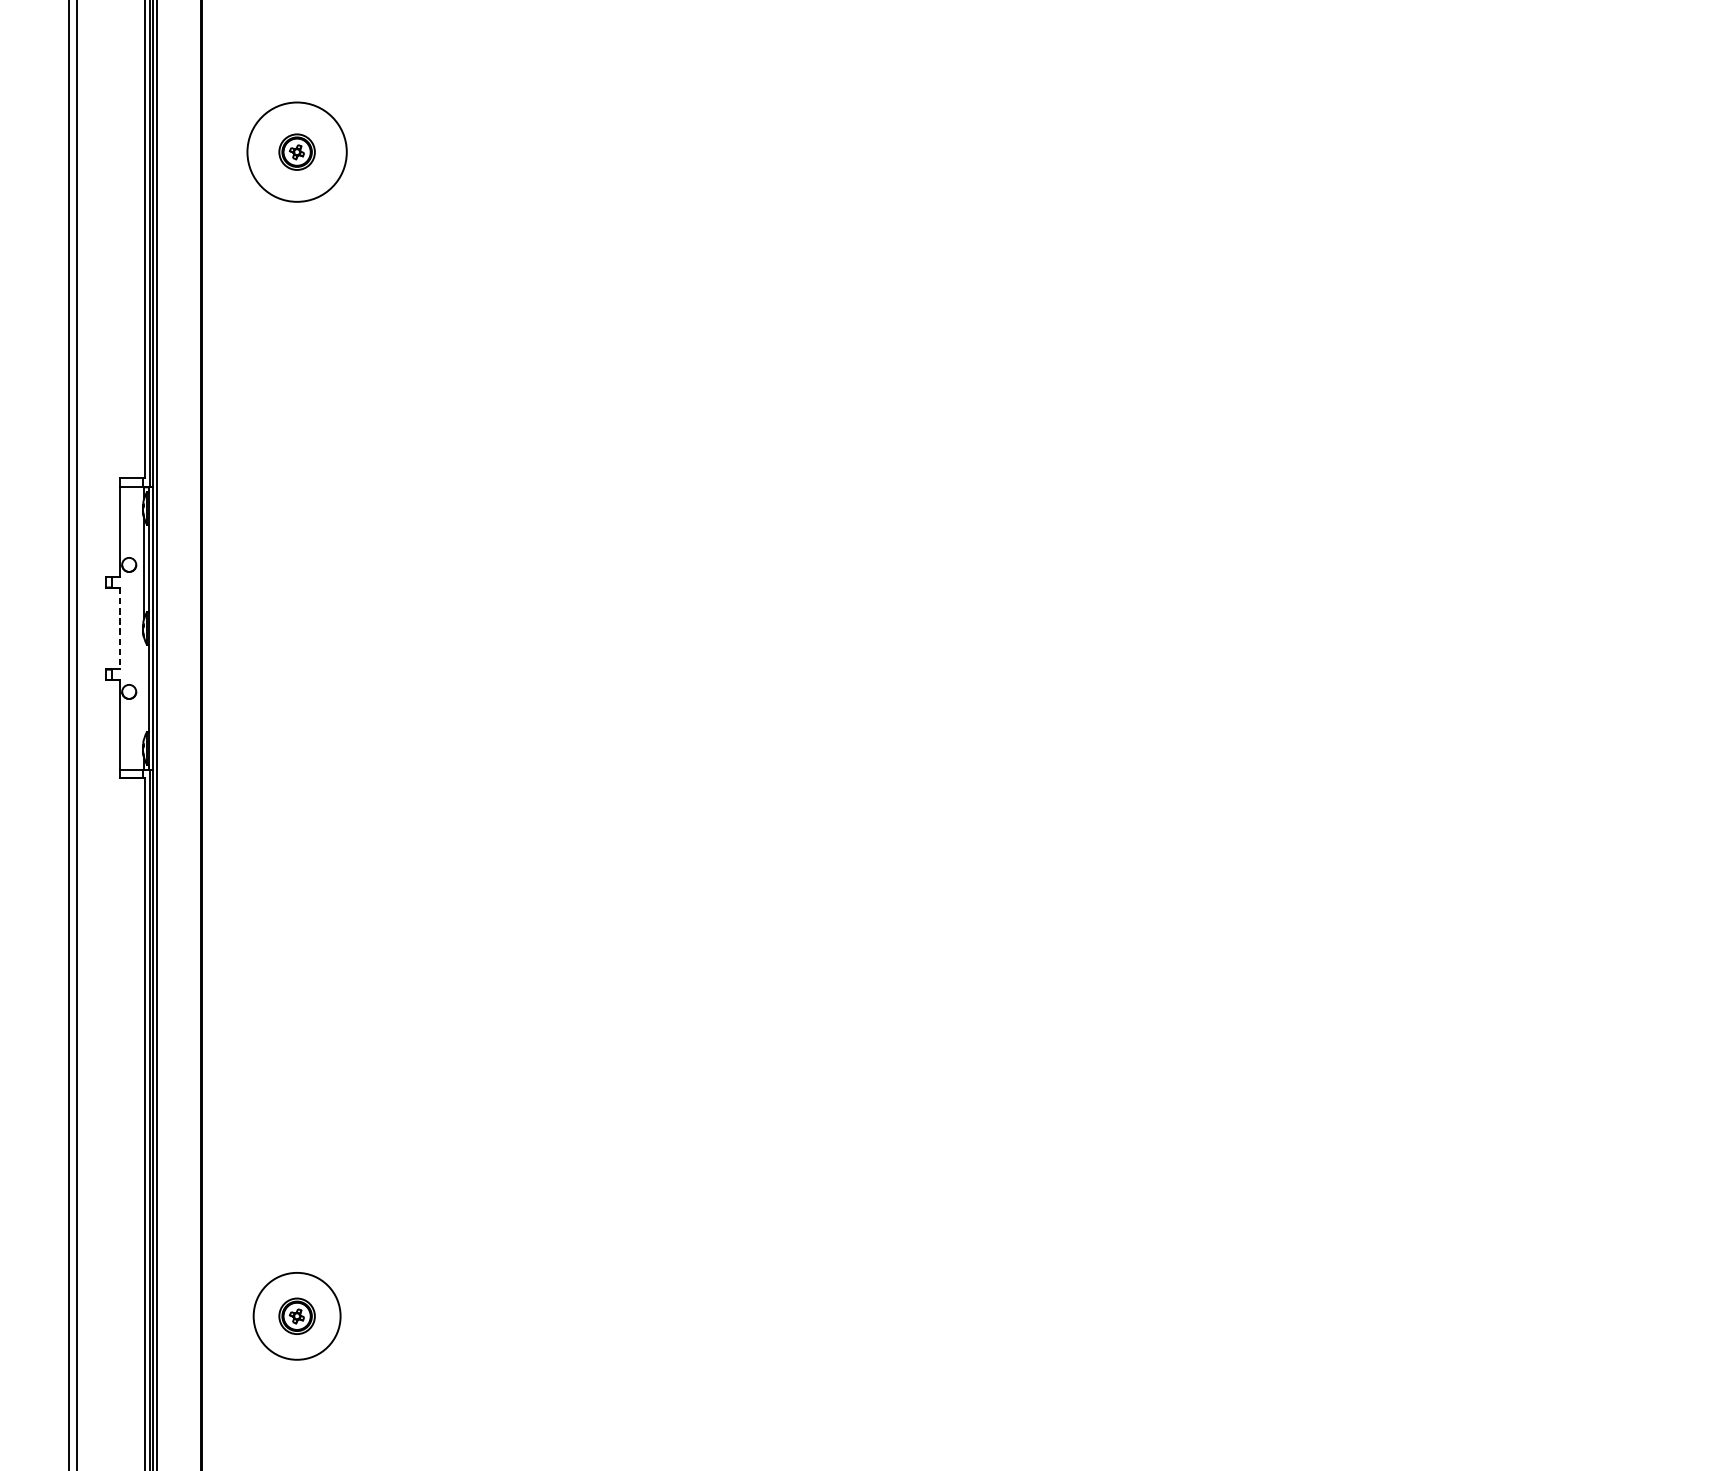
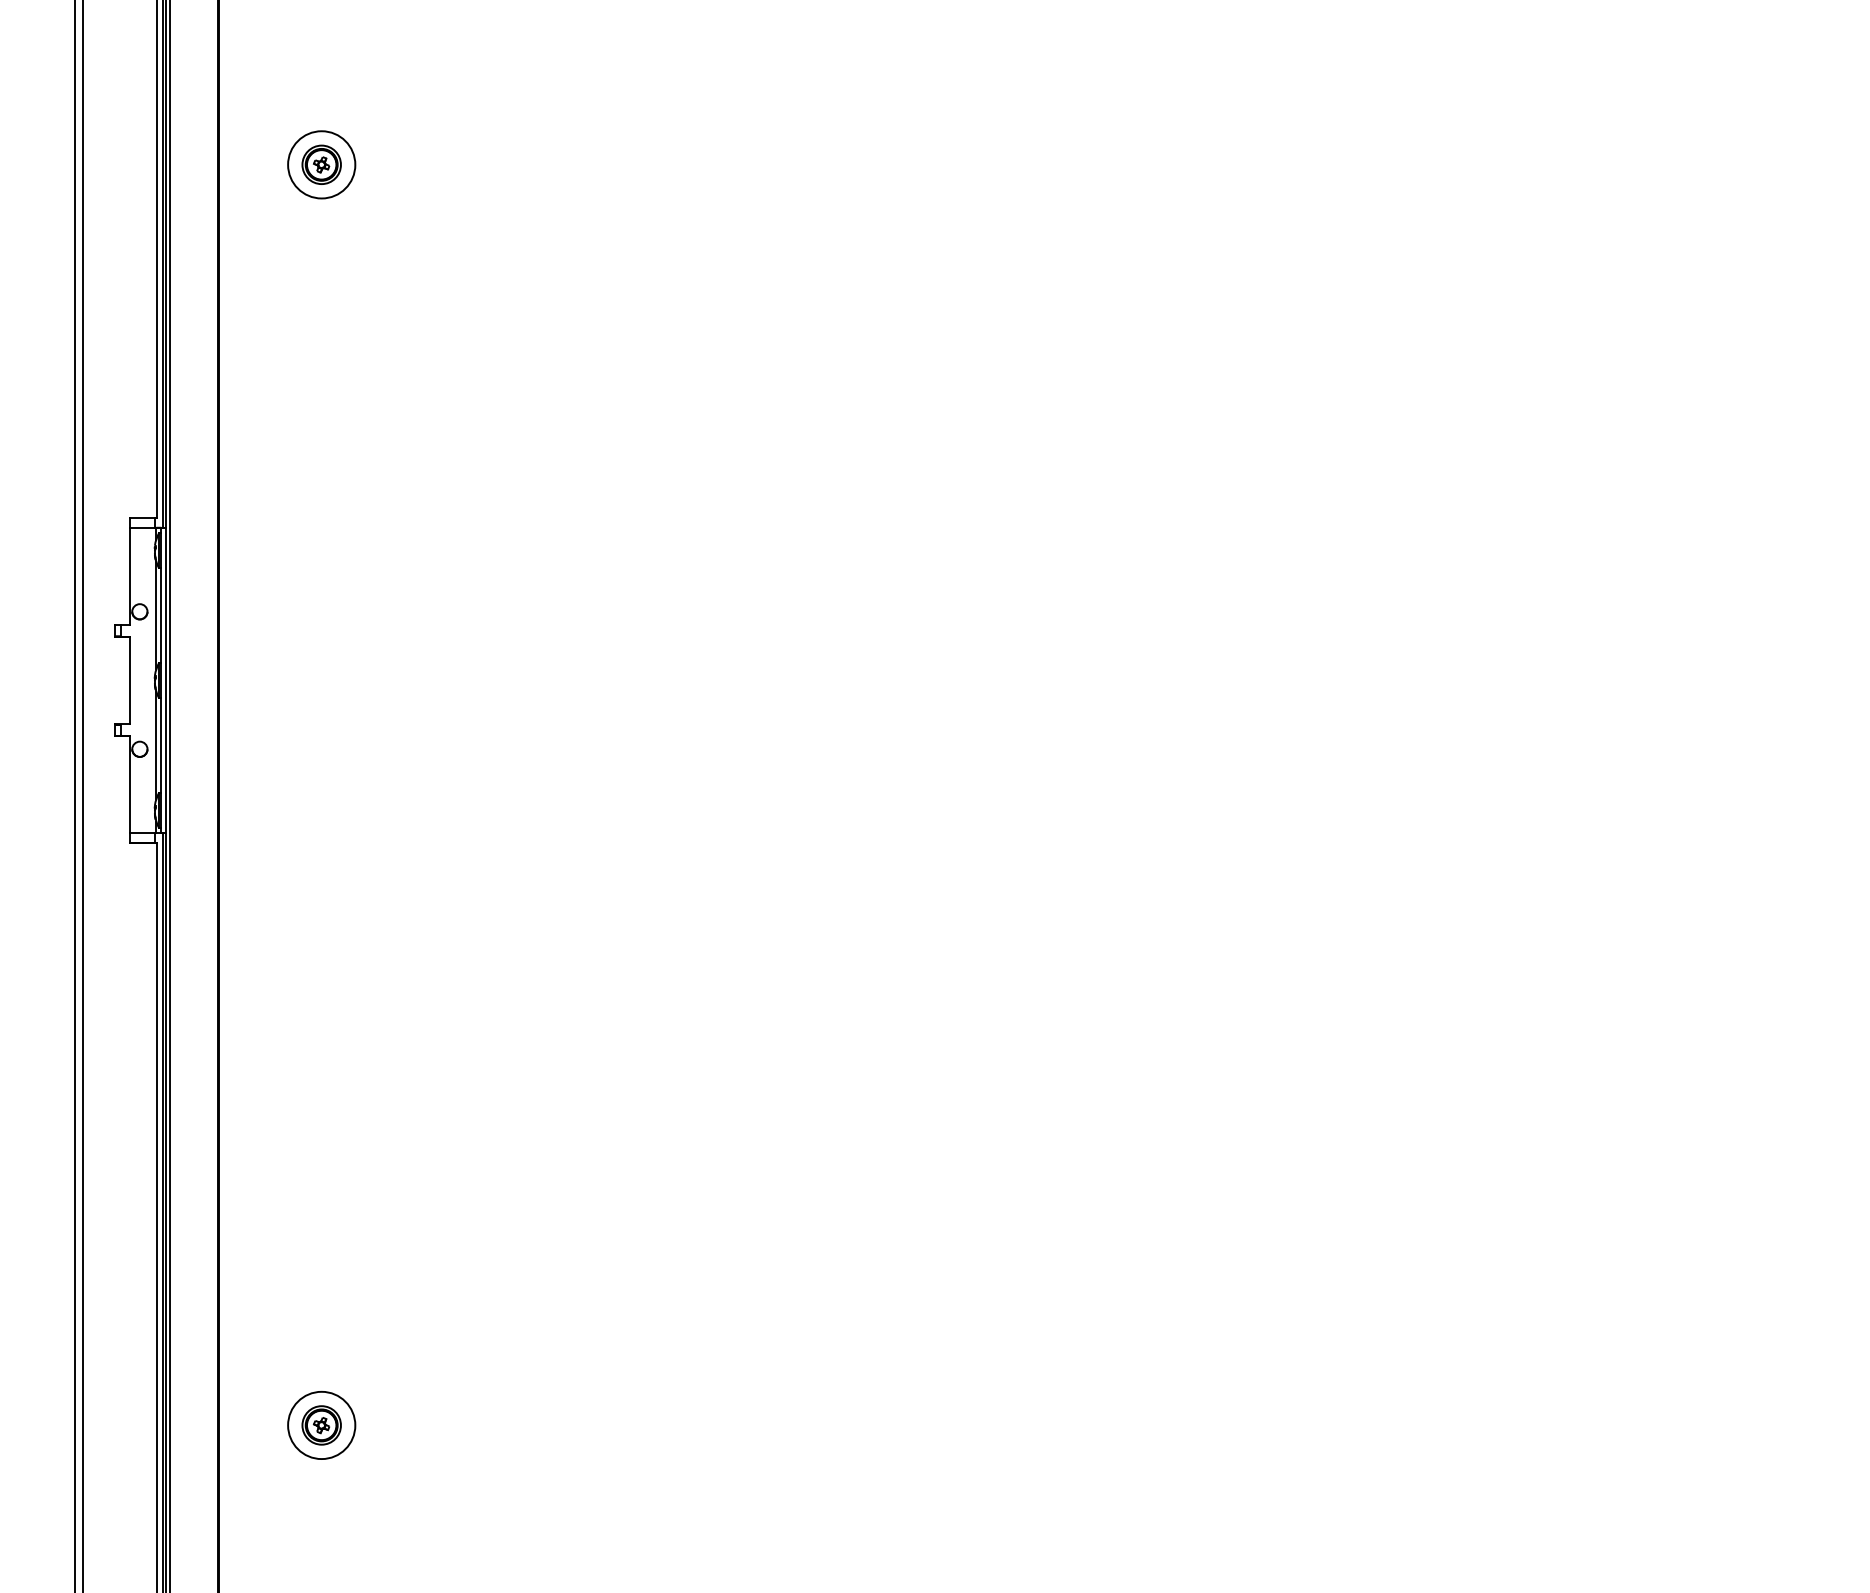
circle: (296, 151) -> (321, 164), size x0.62
line: (120, 628) -> (130, 680), dashed -> solid
line: (144, 688) -> (156, 745), added
circle: (296, 1316) -> (321, 1425), size x0.71

